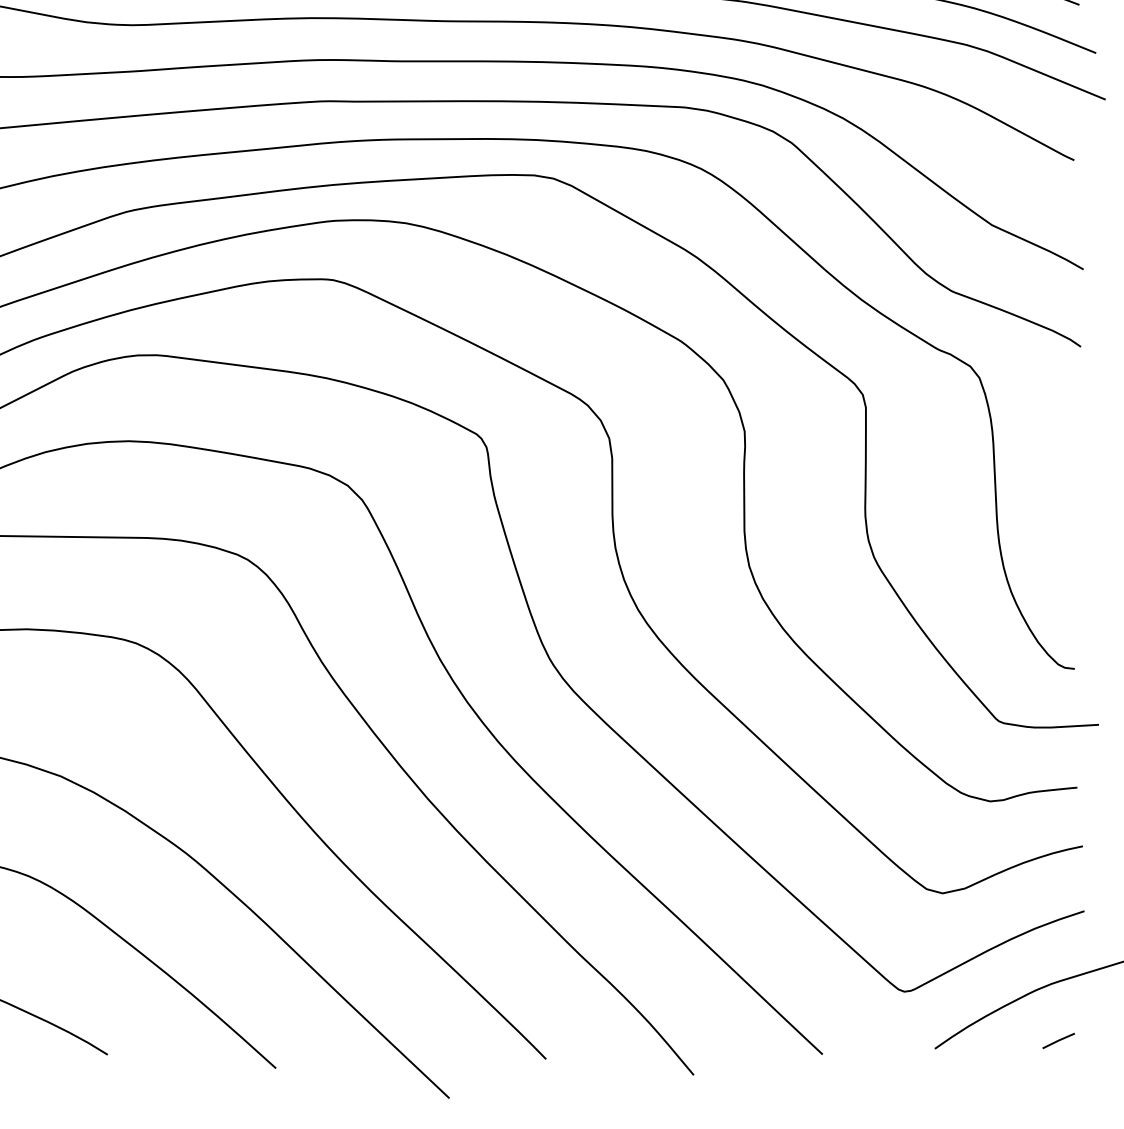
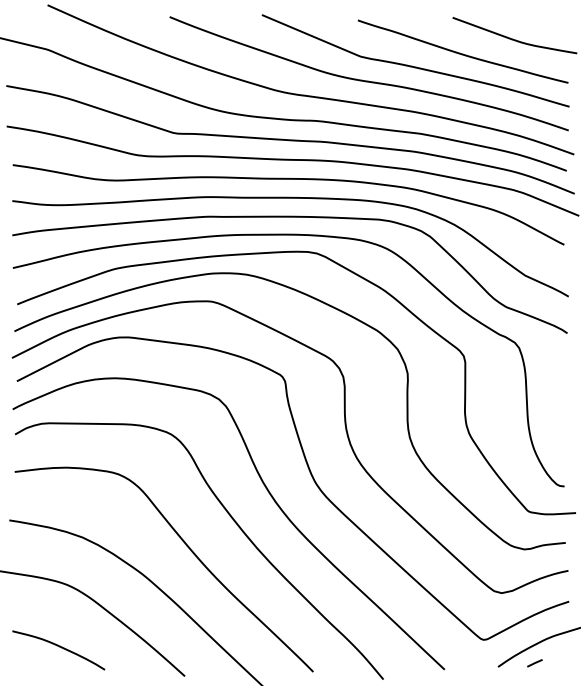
line: (1057, 1041) -> (534, 663), moved

